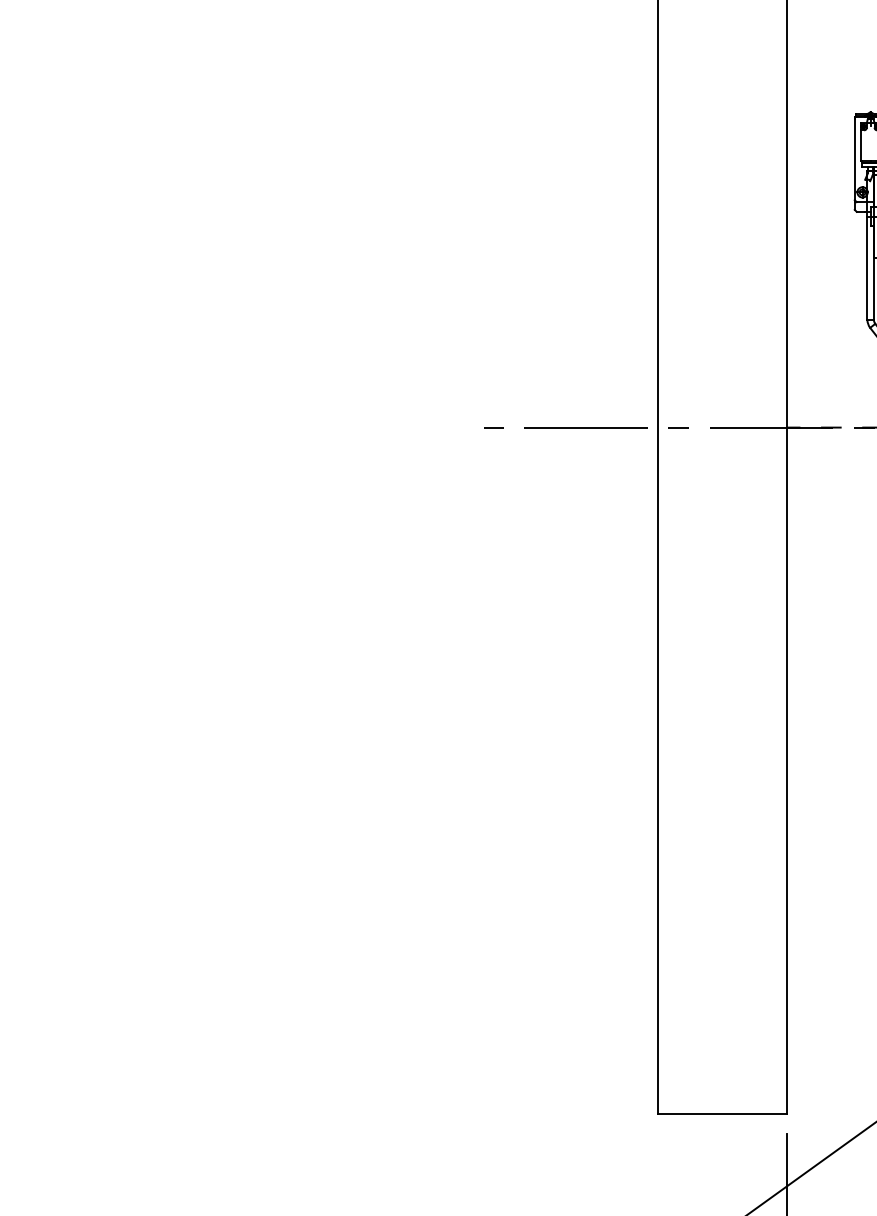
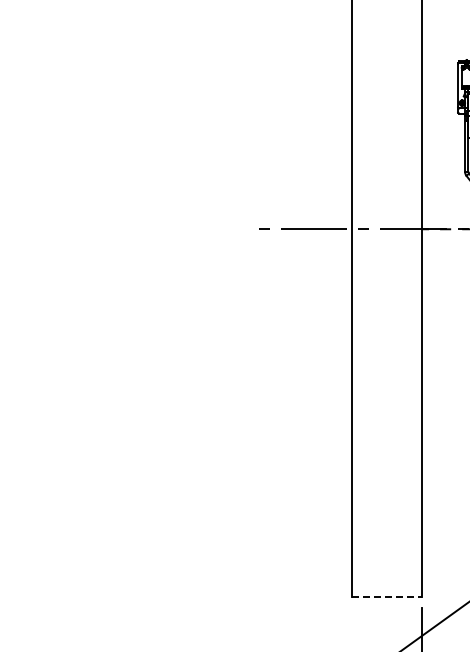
line: (722, 1114) -> (387, 597), solid -> dashed

